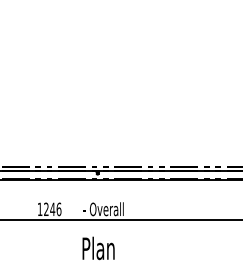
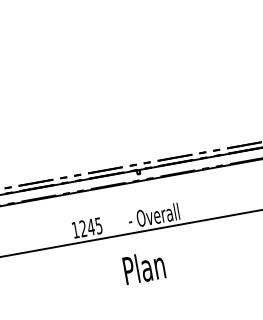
text: (58, 209) -> (98, 226), 1246 -> 1245
text: (98, 248) -> (144, 267), moved

